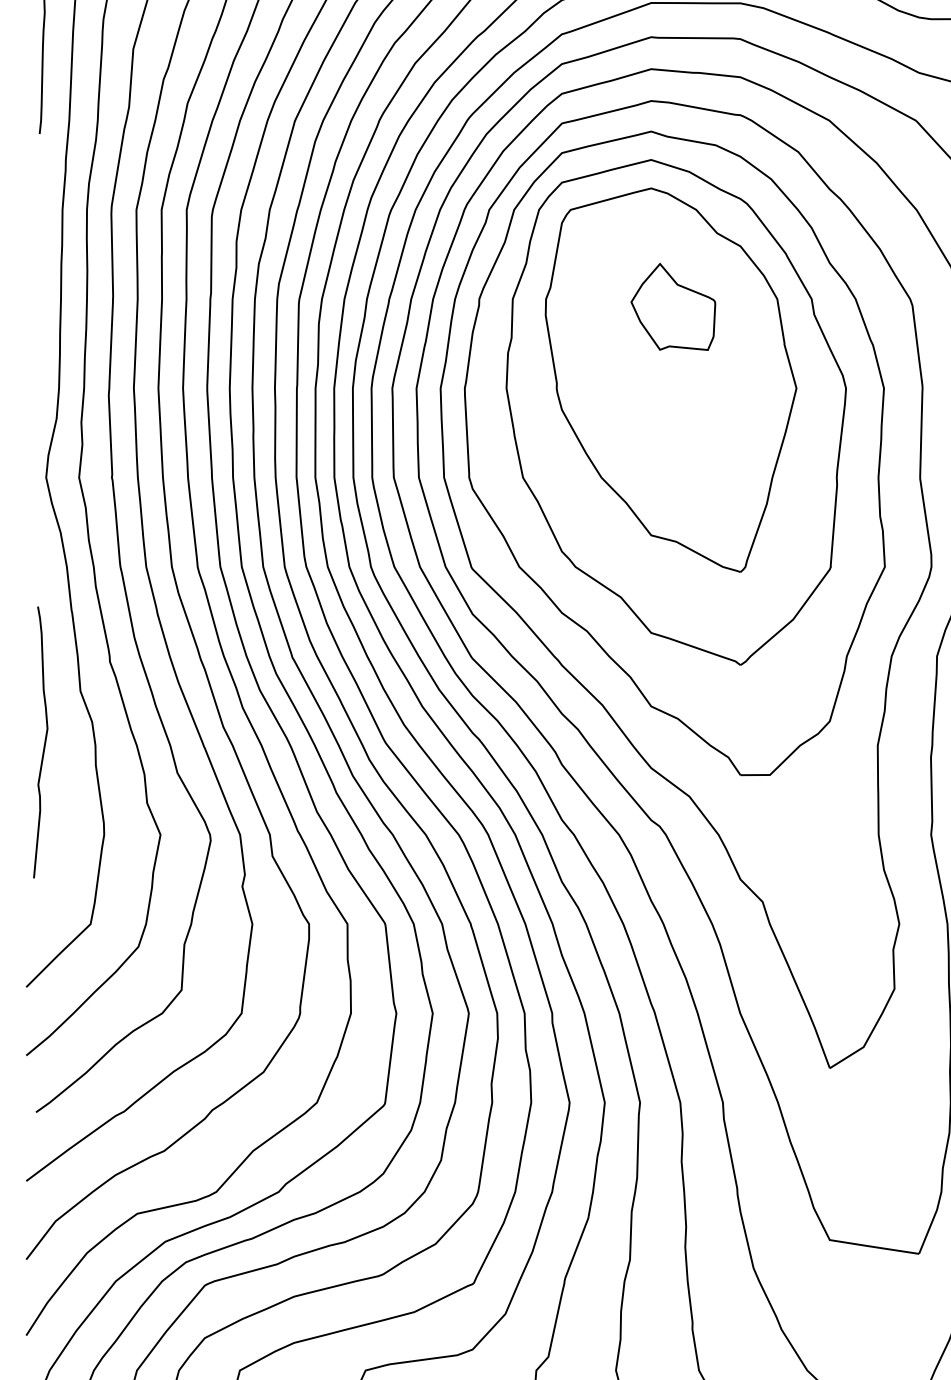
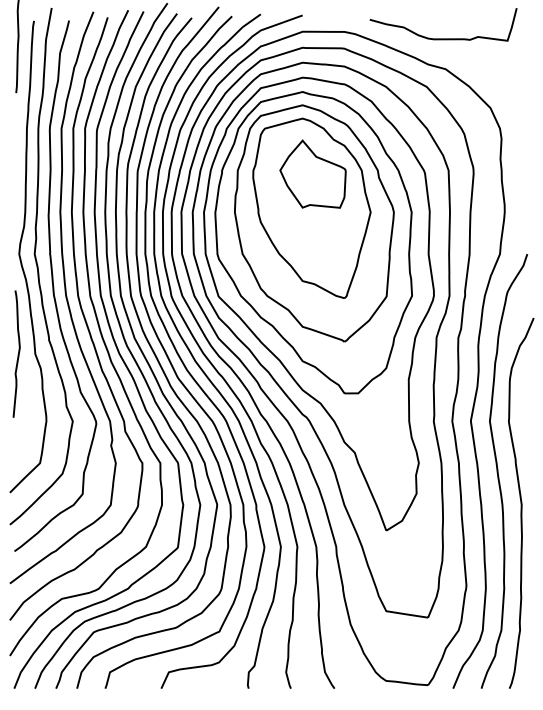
part: (672, 305) -> (312, 173), size x1.67
curve: (42, 743) -> (17, 354), moved

